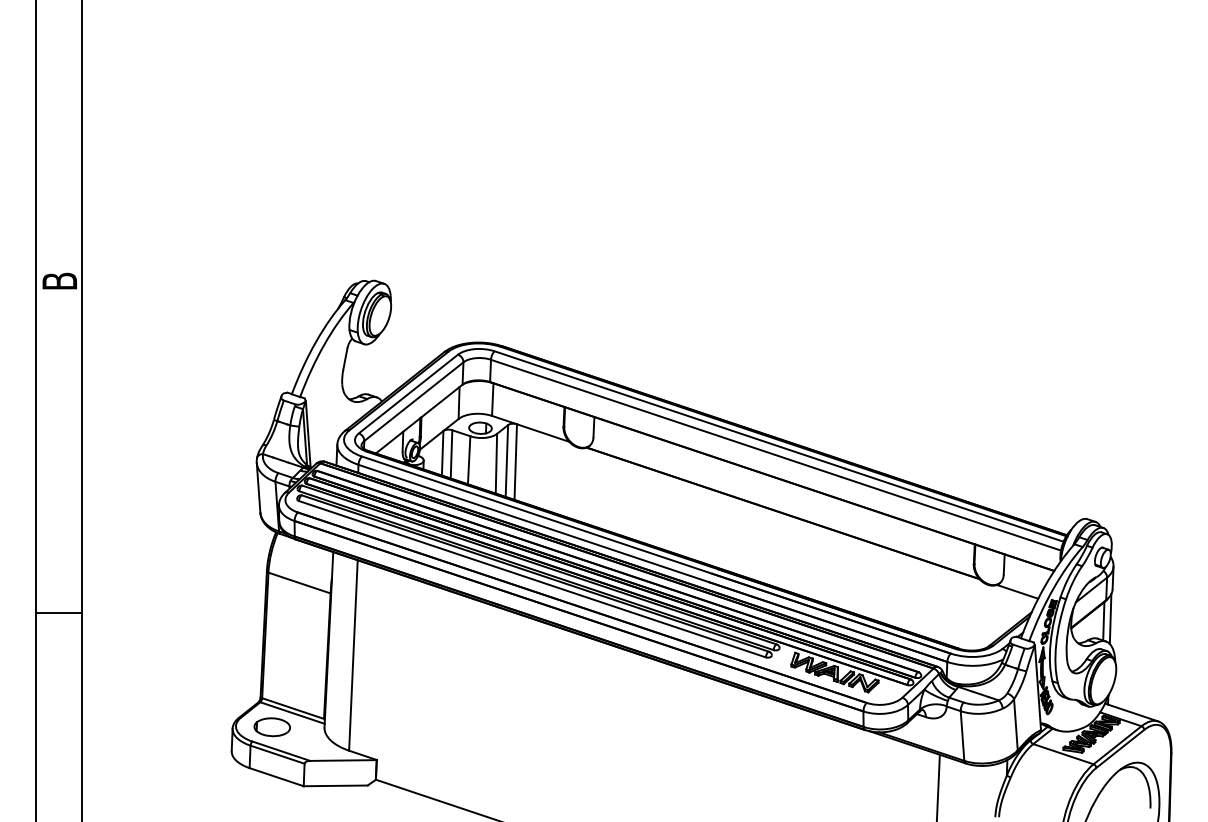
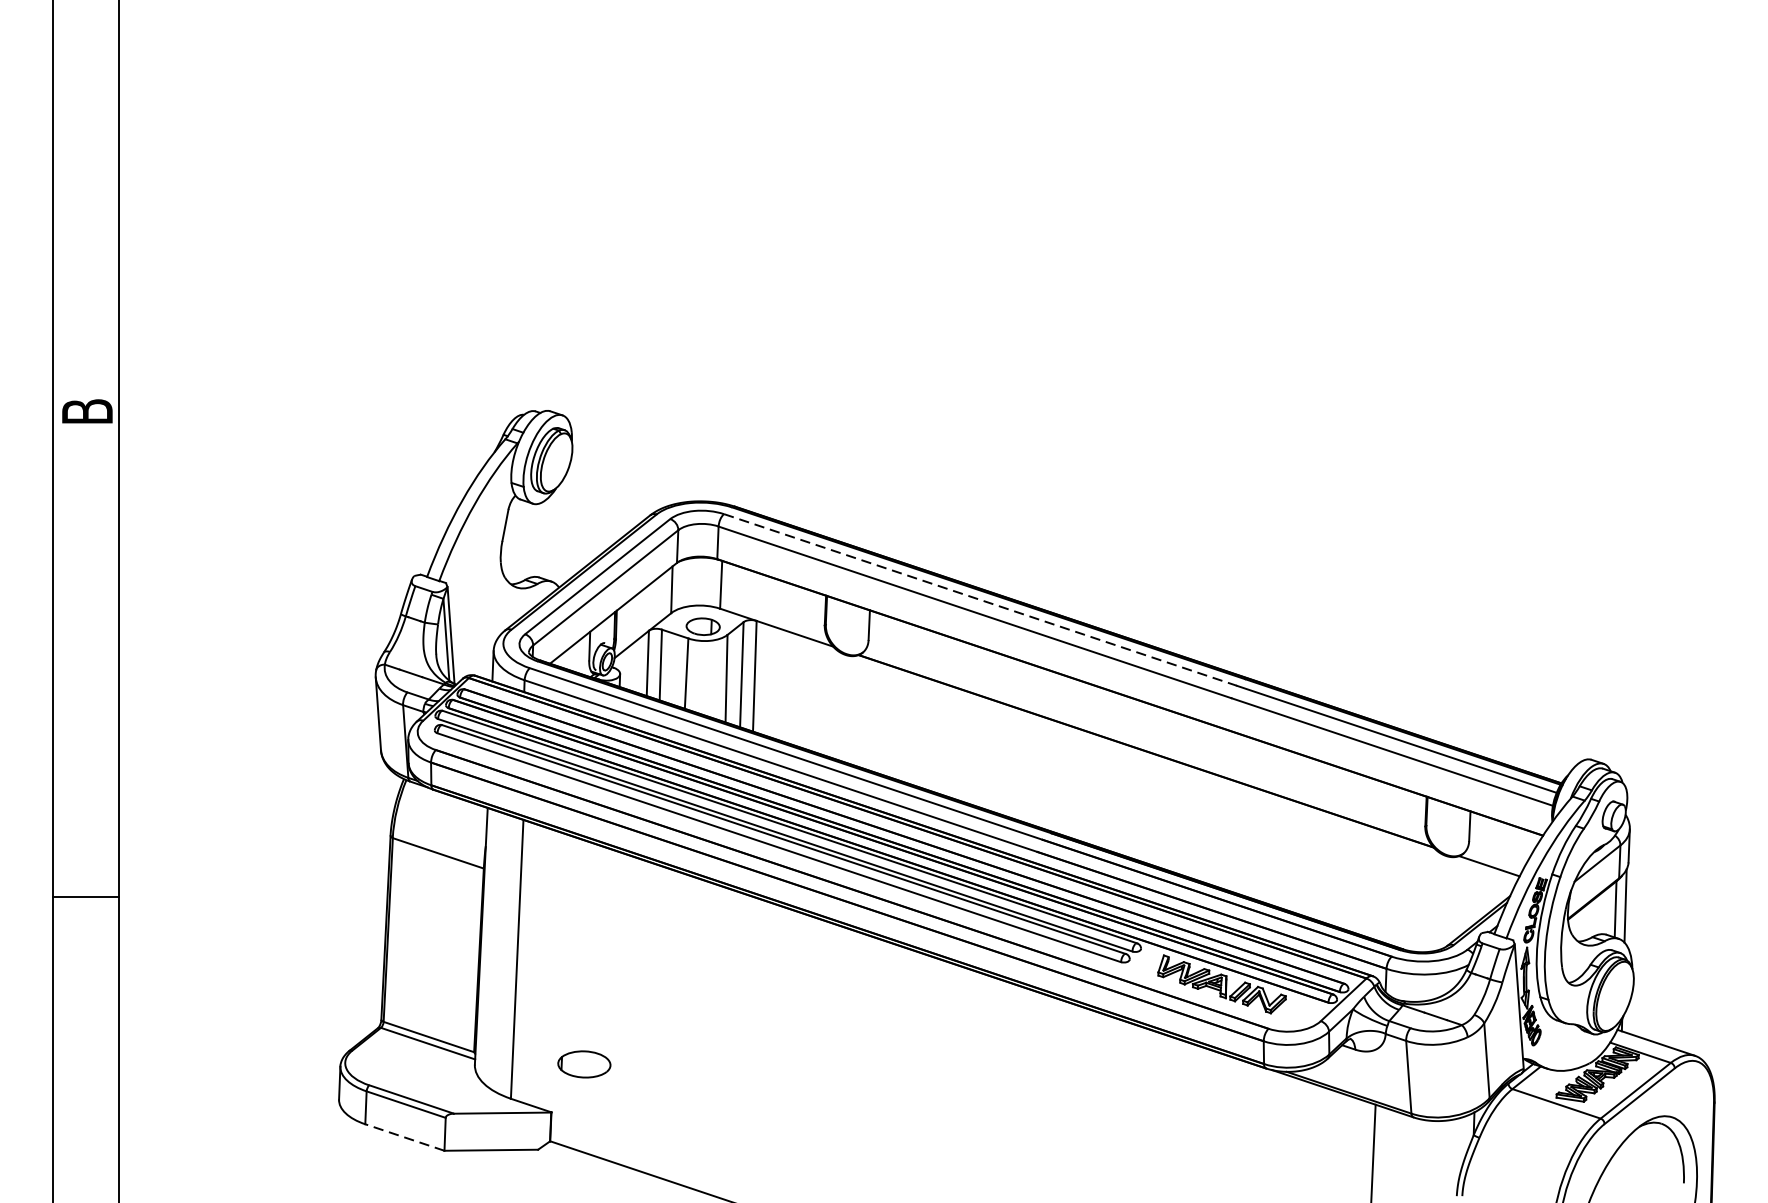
line: (669, 409) -> (979, 599), solid -> dashed
part: (271, 727) -> (583, 1064), moved
line: (276, 777) -> (404, 1137), solid -> dashed

